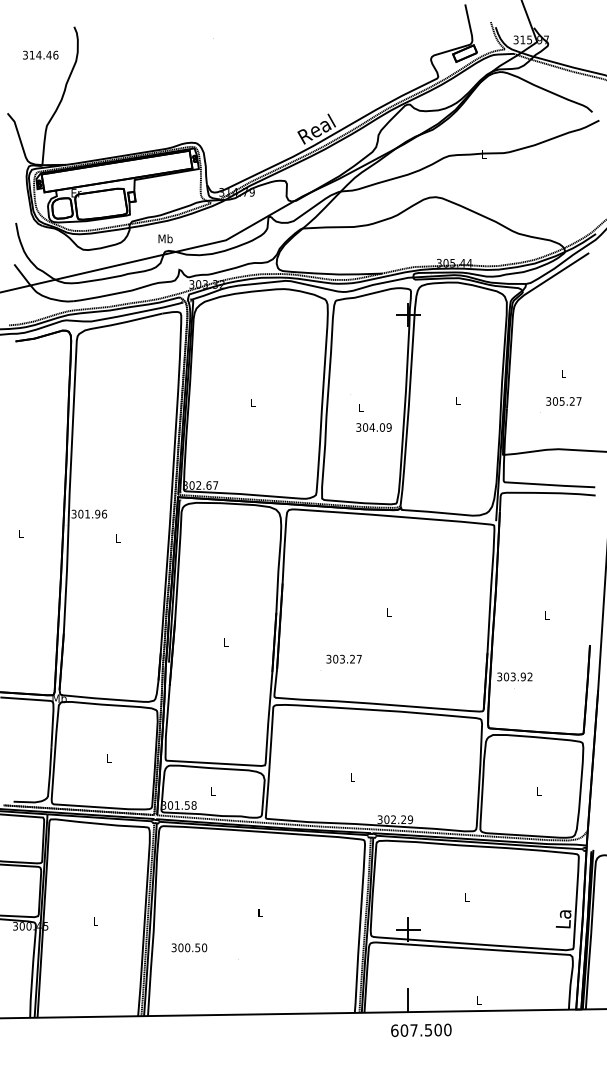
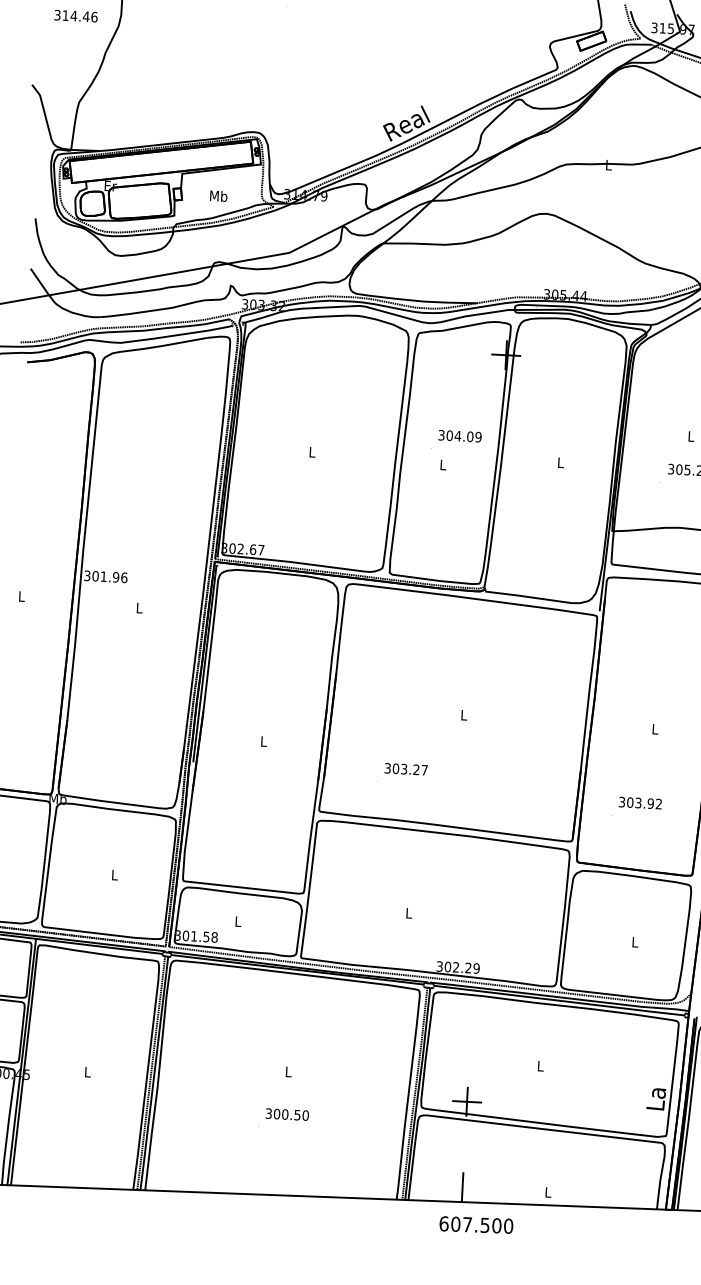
text: (165, 238) -> (218, 195), moved
text: (373, 427) -> (459, 436), moved
text: (514, 676) -> (640, 802), moved
text: (189, 947) -> (287, 1114), moved

